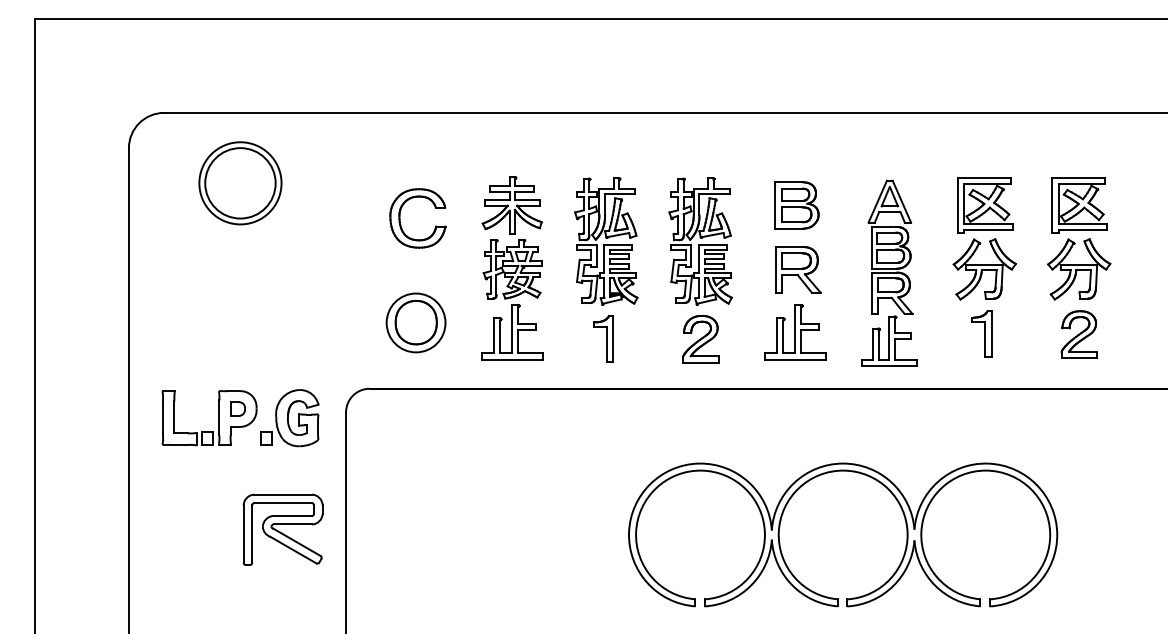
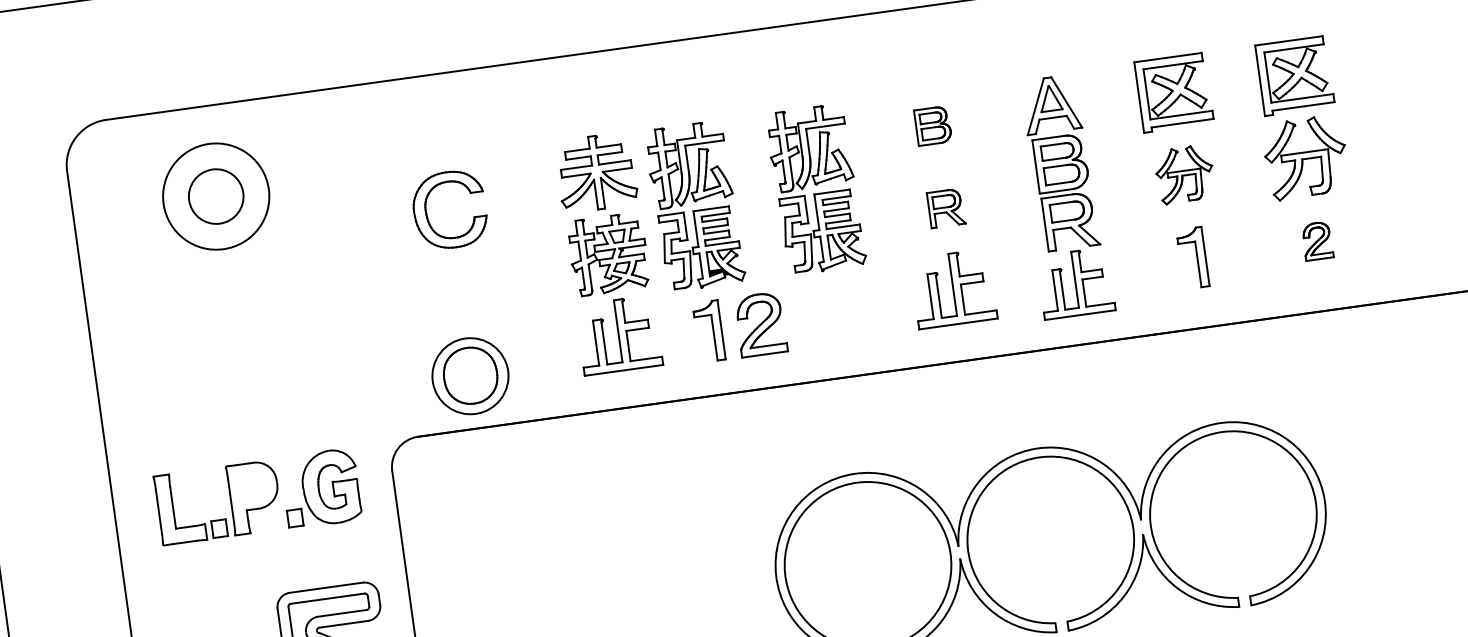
circle: (240, 183) -> (216, 196), size x0.6
part: (796, 205) -> (932, 126), size x0.6
part: (512, 268) -> (608, 253), moved
part: (798, 269) -> (946, 207), size x0.6
part: (984, 269) -> (1184, 174), size x0.7
part: (415, 322) -> (469, 375), moved
part: (1078, 334) -> (1316, 241), size x0.6
part: (700, 339) -> (760, 324), moved
part: (237, 408) -> (252, 485), removed

